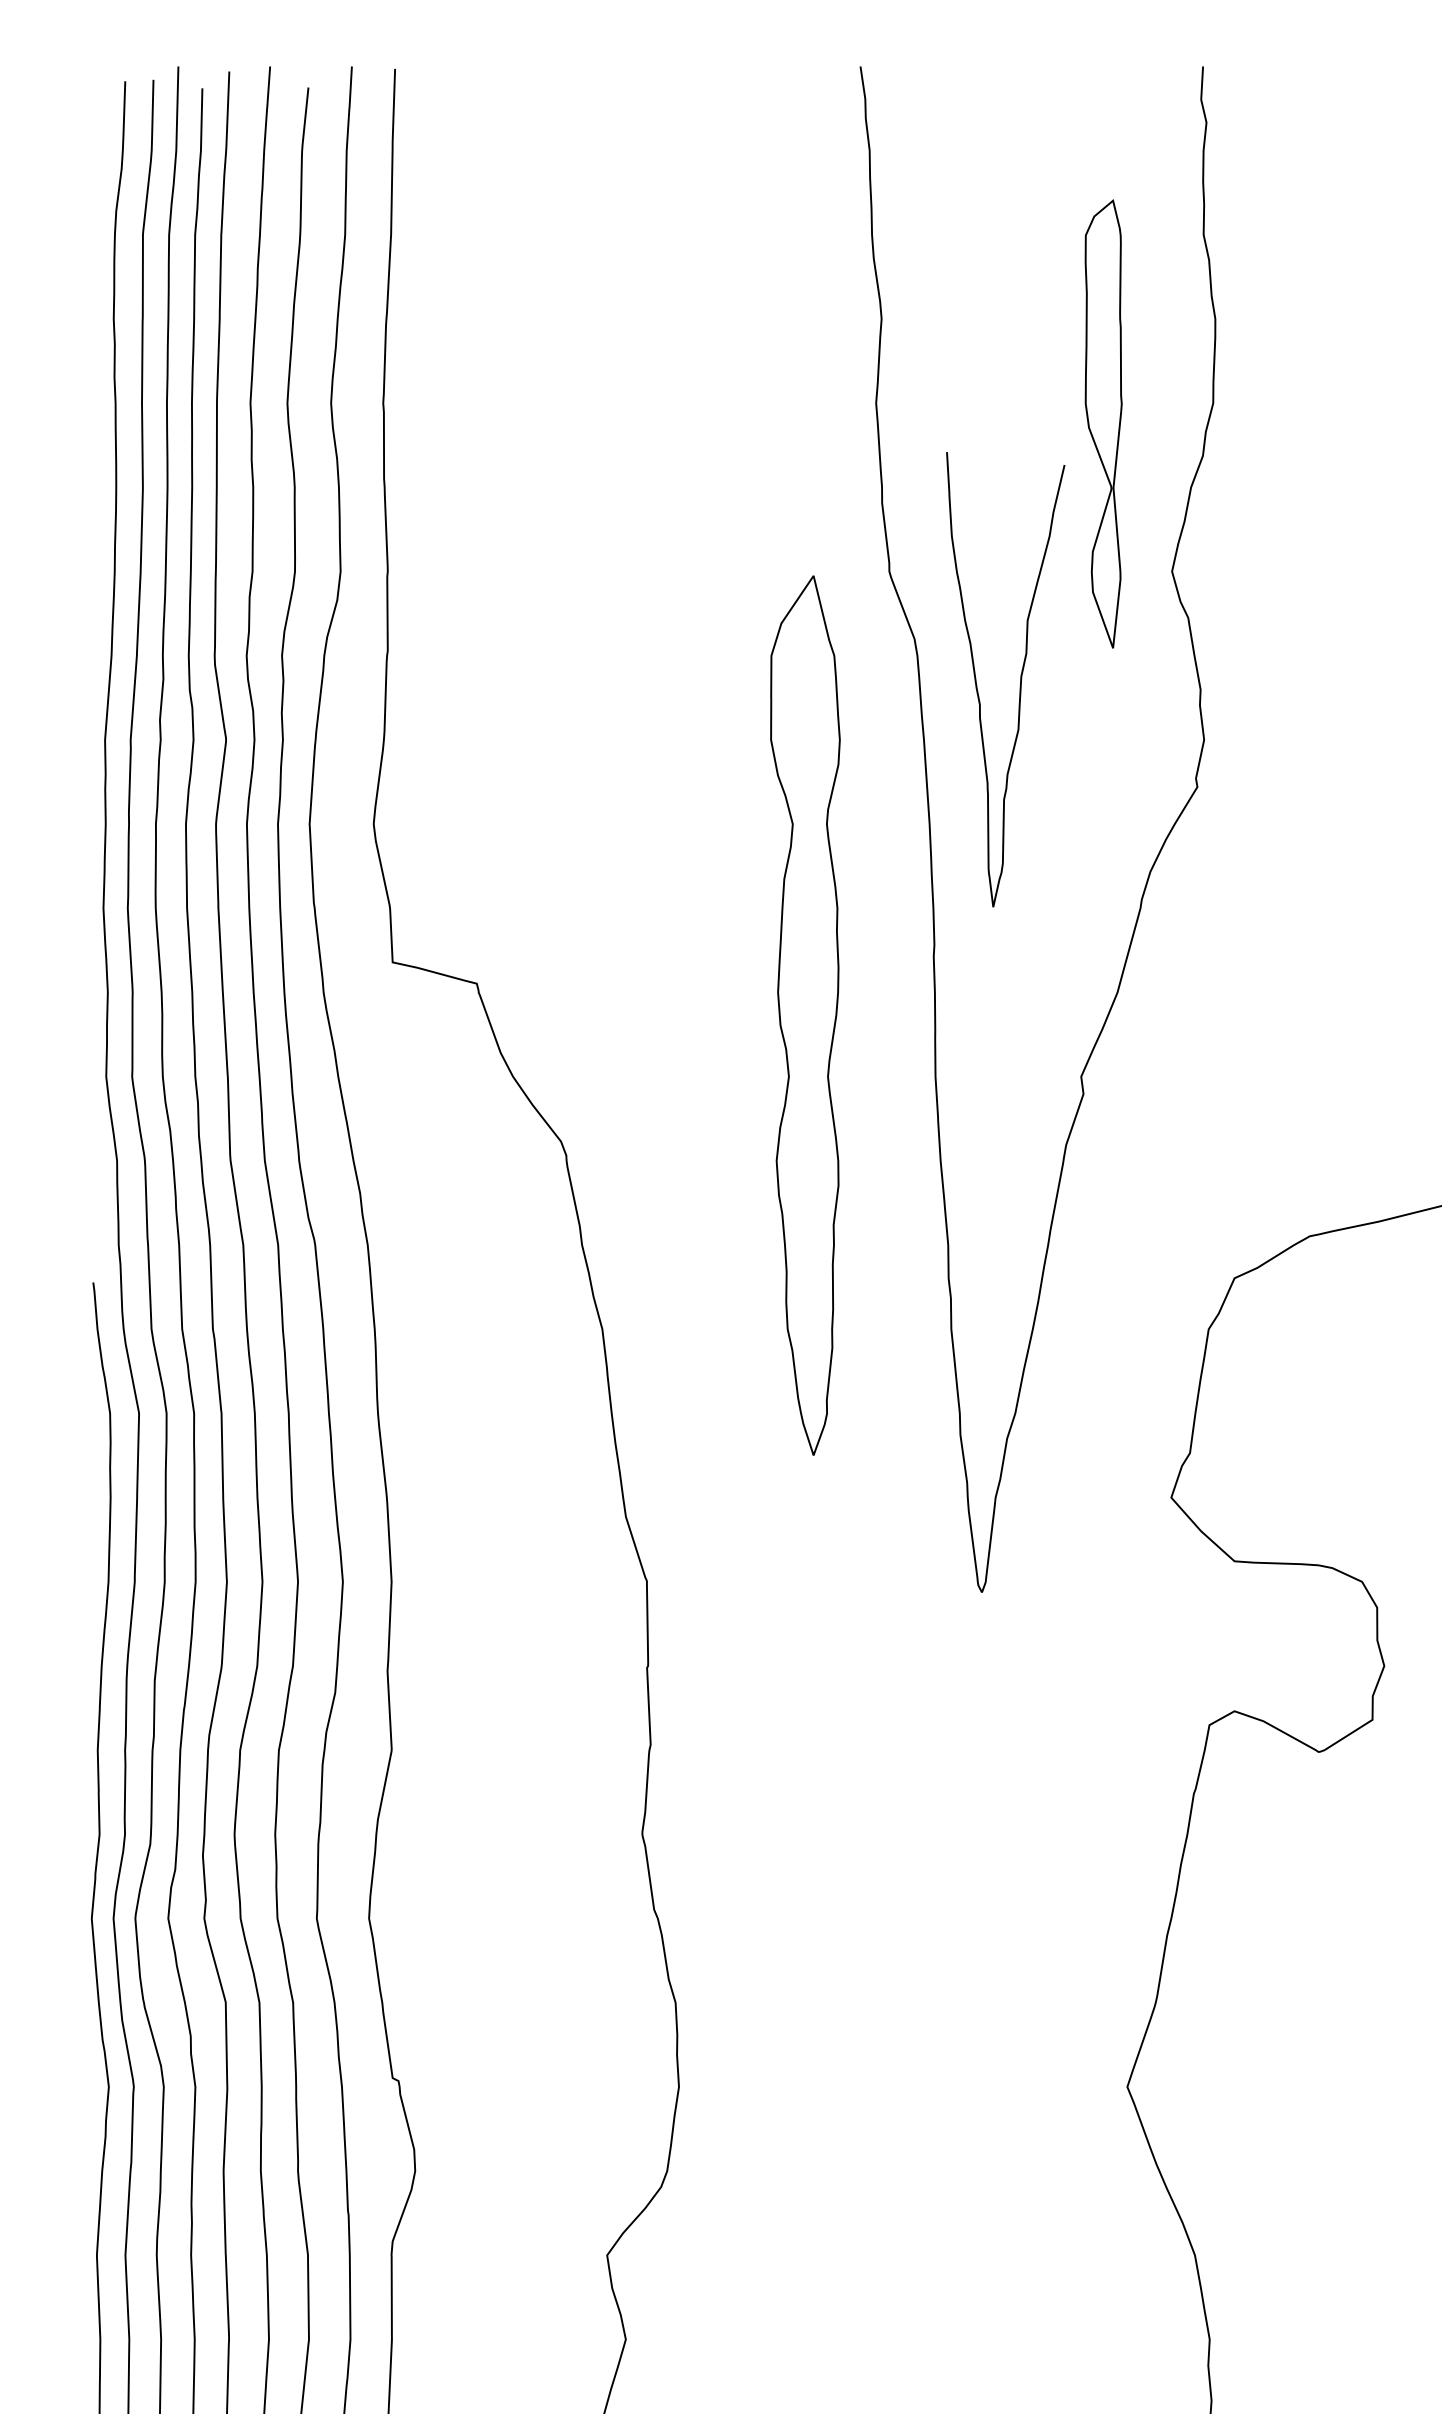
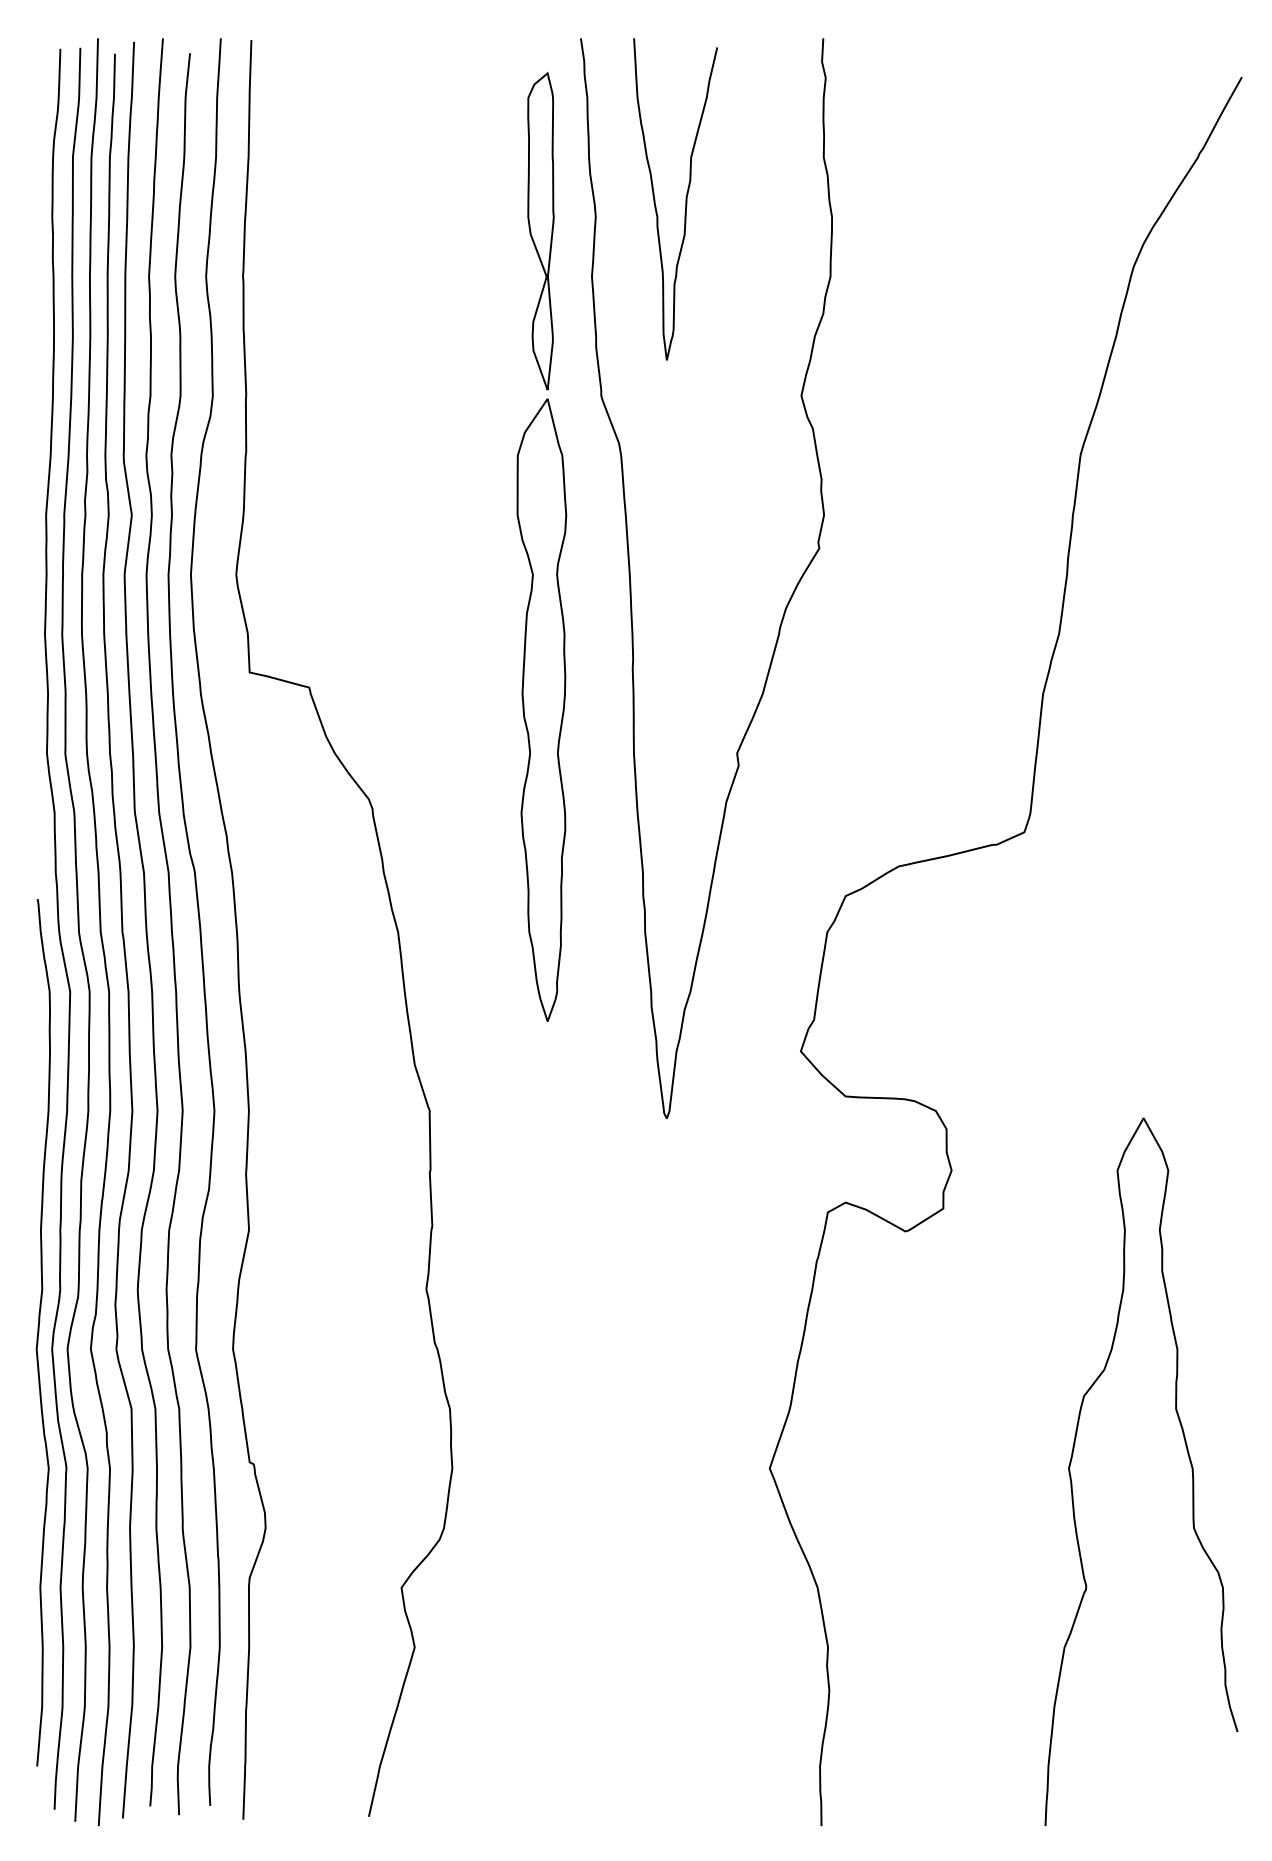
part: (1102, 424) -> (540, 231), moved
curve: (1019, 679) -> (685, 199), moved

